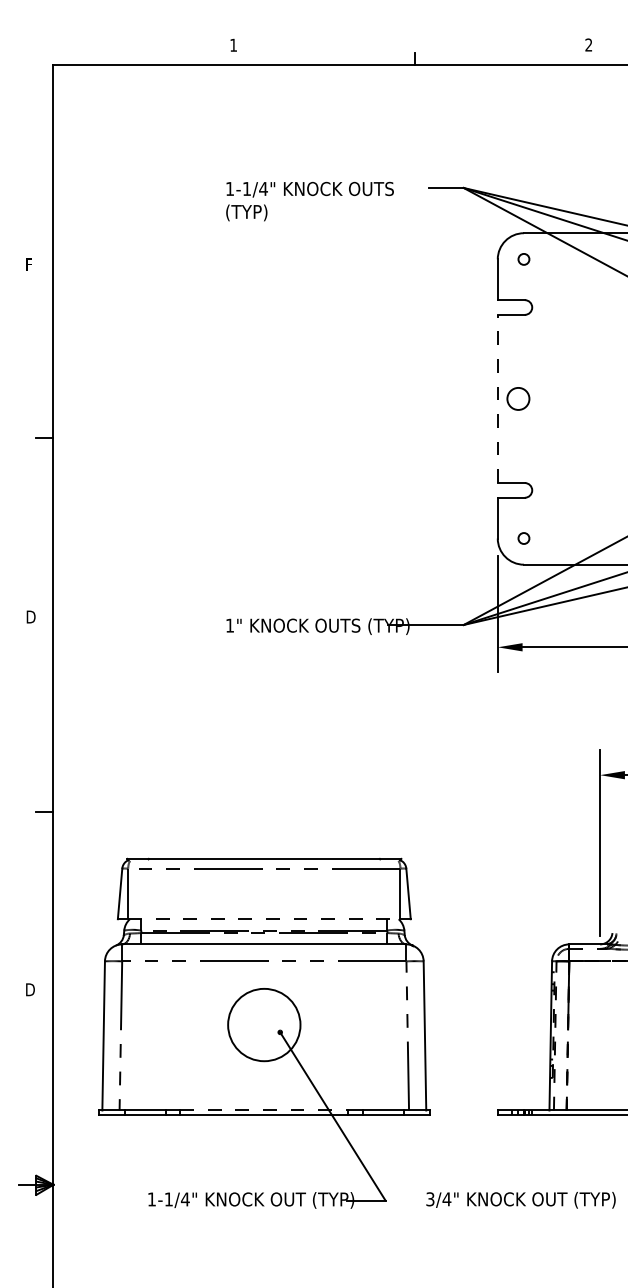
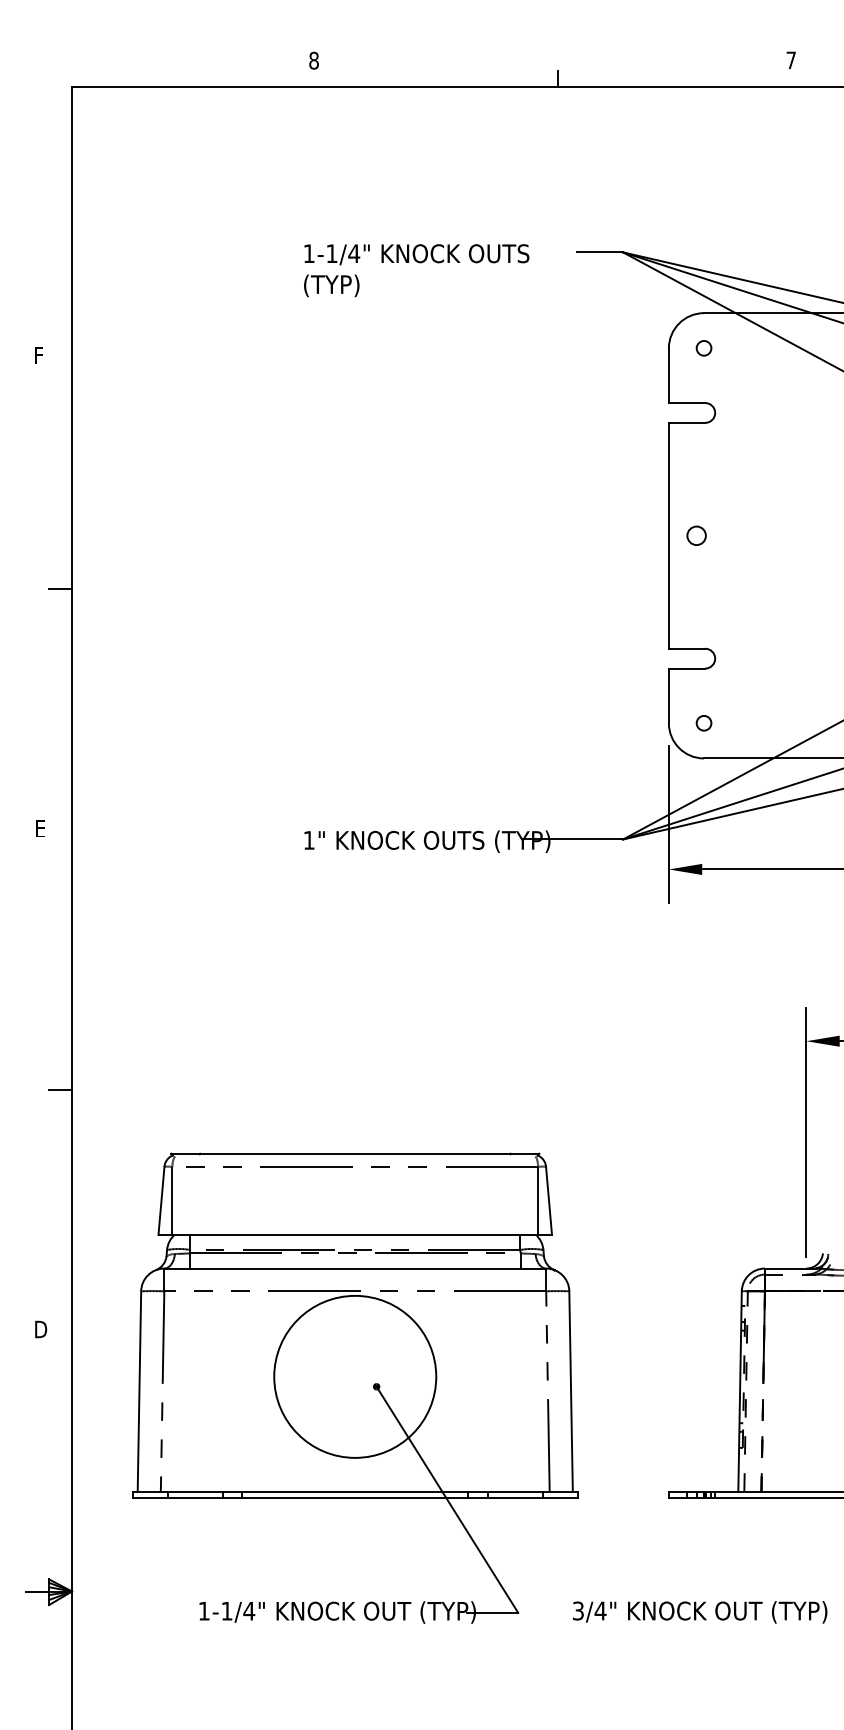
text: (233, 44) -> (313, 59), 1 -> 8
text: (588, 44) -> (790, 59), 2 -> 7
line: (497, 398) -> (668, 535), dashed -> solid
circle: (518, 398) -> (696, 535), size x0.62
text: (30, 616) -> (41, 828), D -> E
line: (264, 919) -> (355, 1235), dashed -> solid
circle: (264, 1024) -> (355, 1376), size x1.67
line: (264, 1110) -> (355, 1491), dashed -> solid

